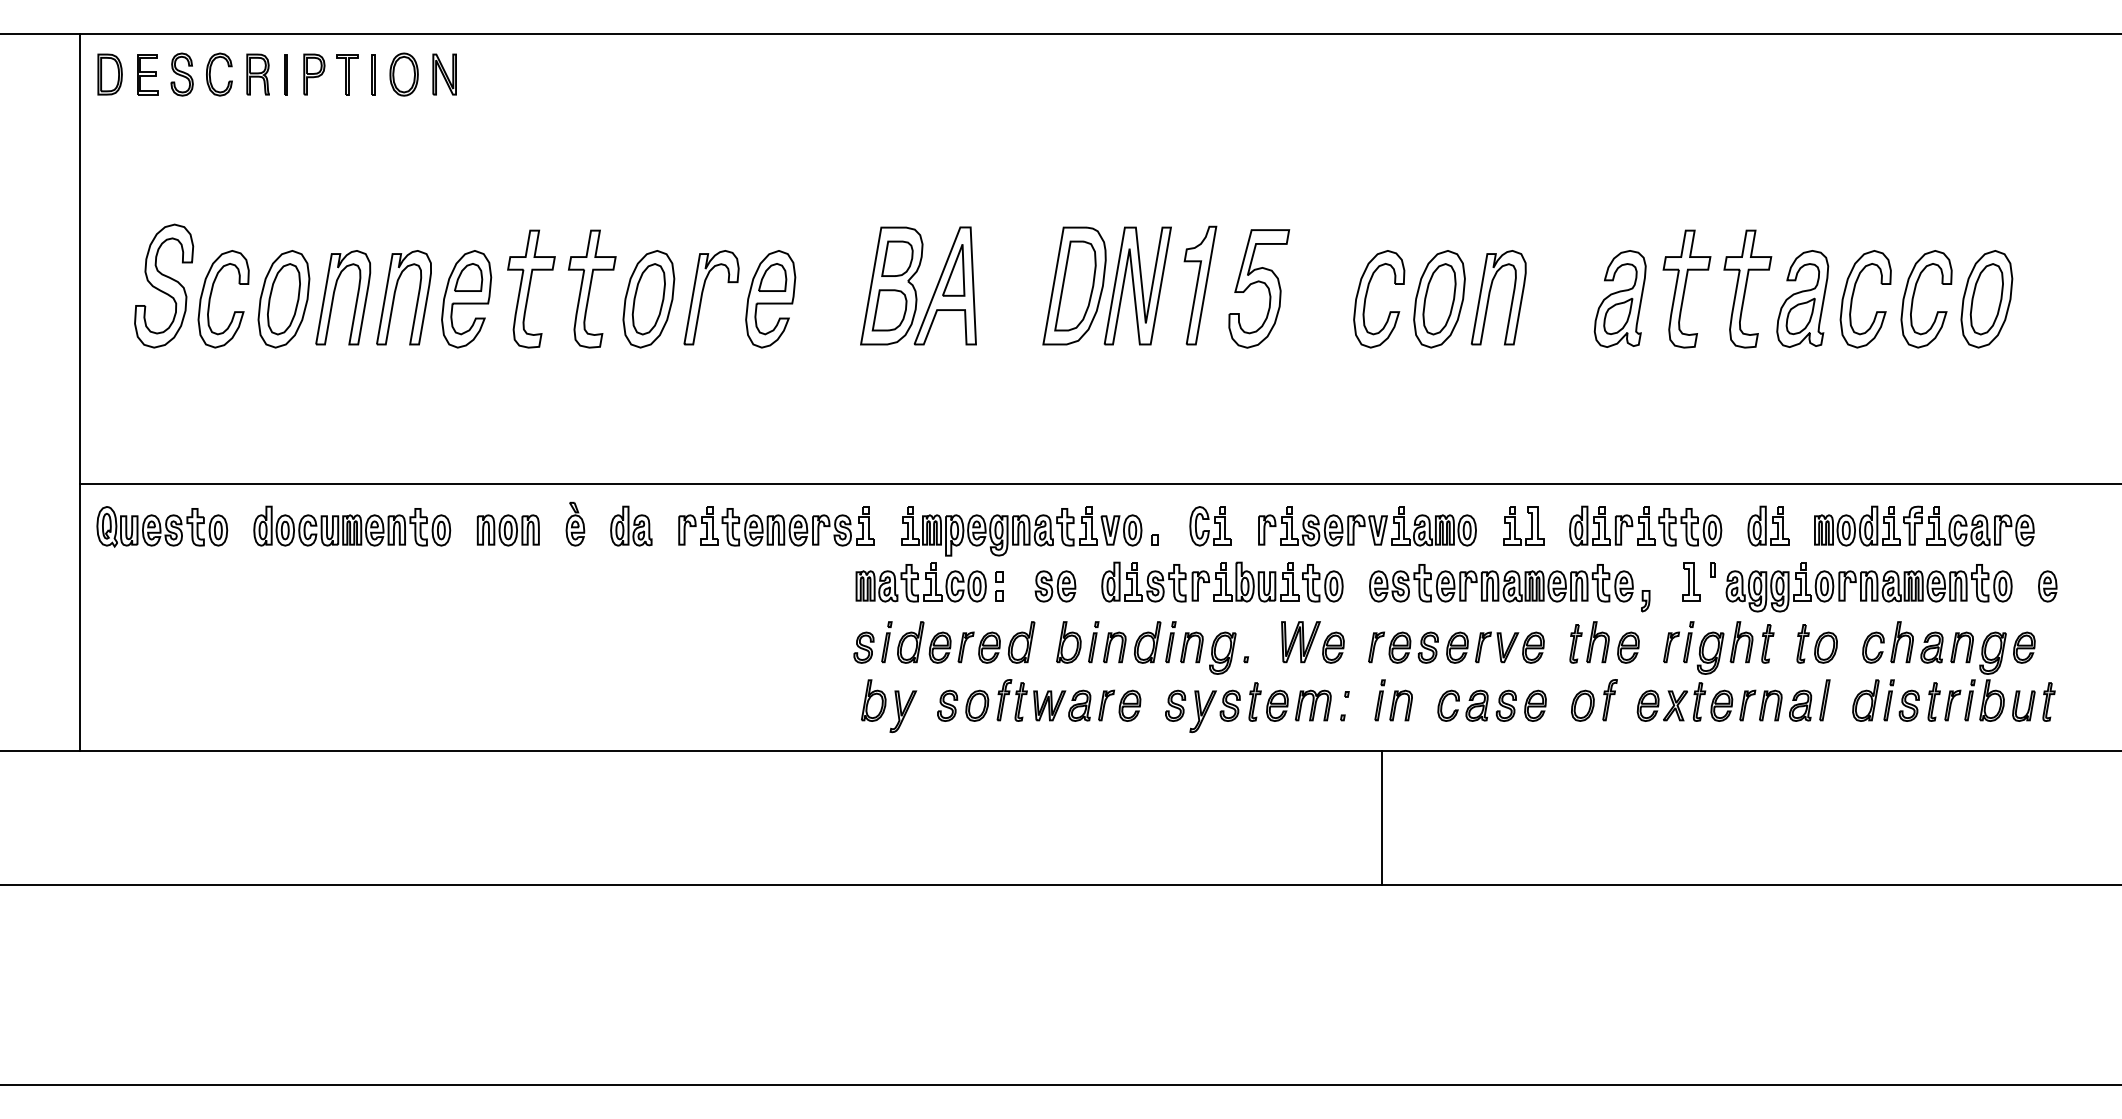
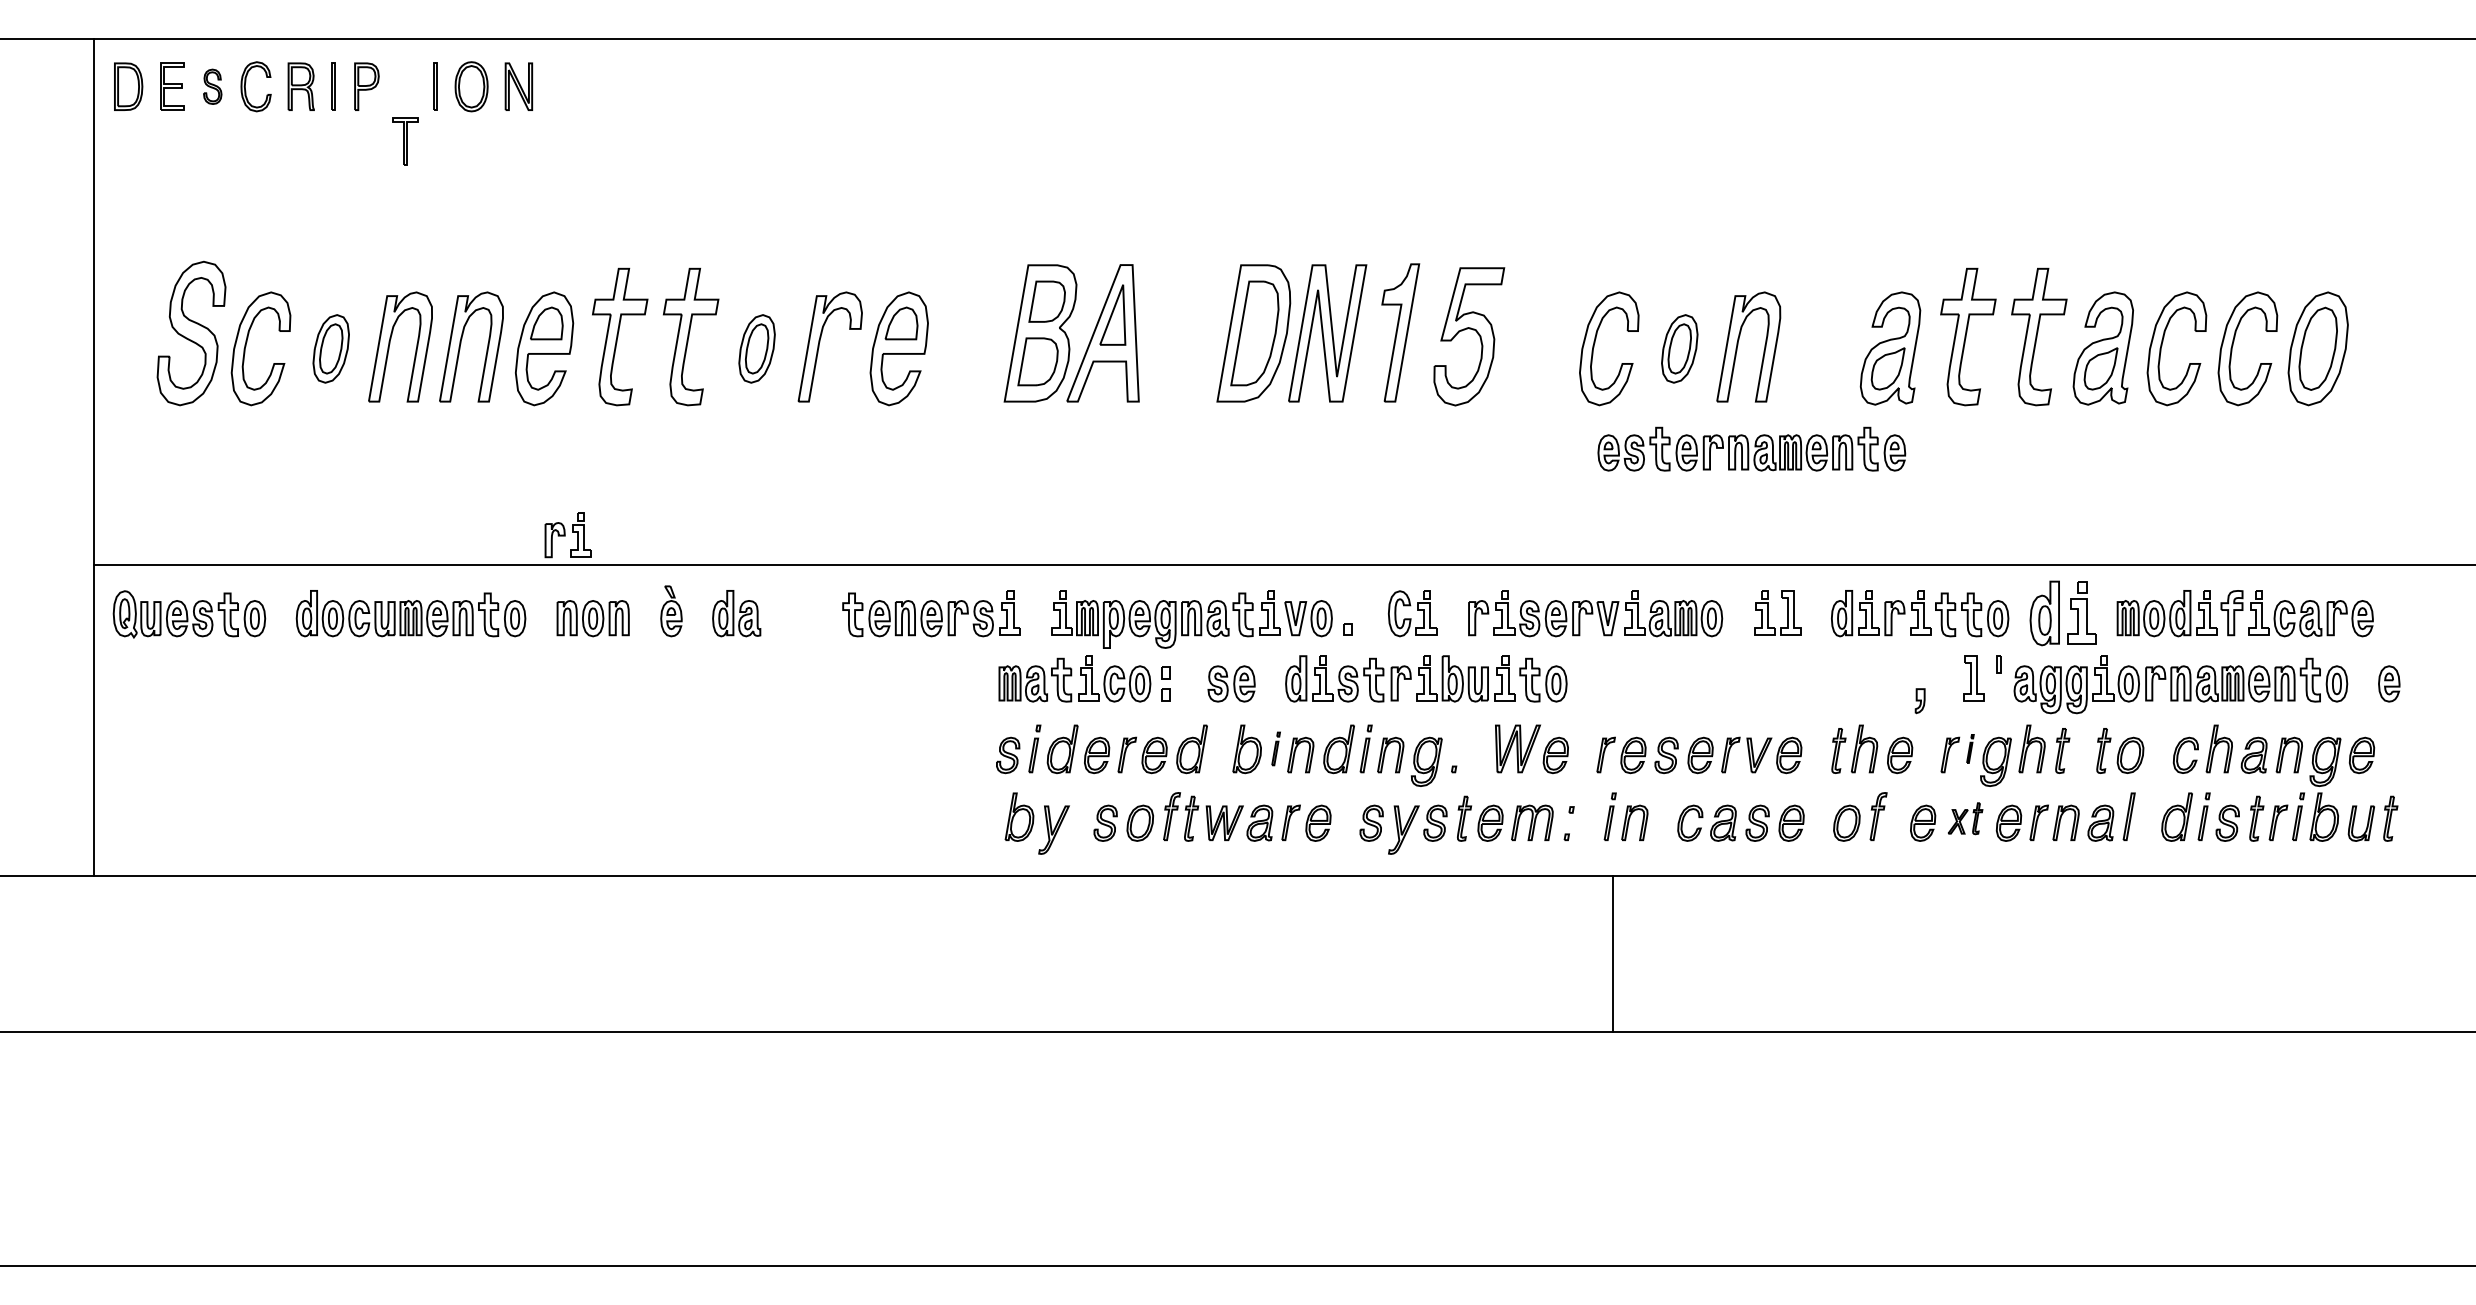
part: (182, 74) -> (212, 86), size x0.7
part: (347, 74) -> (405, 141), moved
part: (283, 298) -> (330, 348), size x0.6
part: (648, 298) -> (756, 348), size x0.6
part: (1439, 298) -> (1679, 348), size x0.6
part: (698, 526) -> (567, 535), moved
part: (1768, 526) -> (2063, 613), size x1.4
part: (1501, 582) -> (1751, 448), moved
part: (1093, 641) -> (1275, 748), size x0.7
part: (1688, 641) -> (1970, 748), size x0.6
part: (1684, 701) -> (1965, 818), size x0.7

